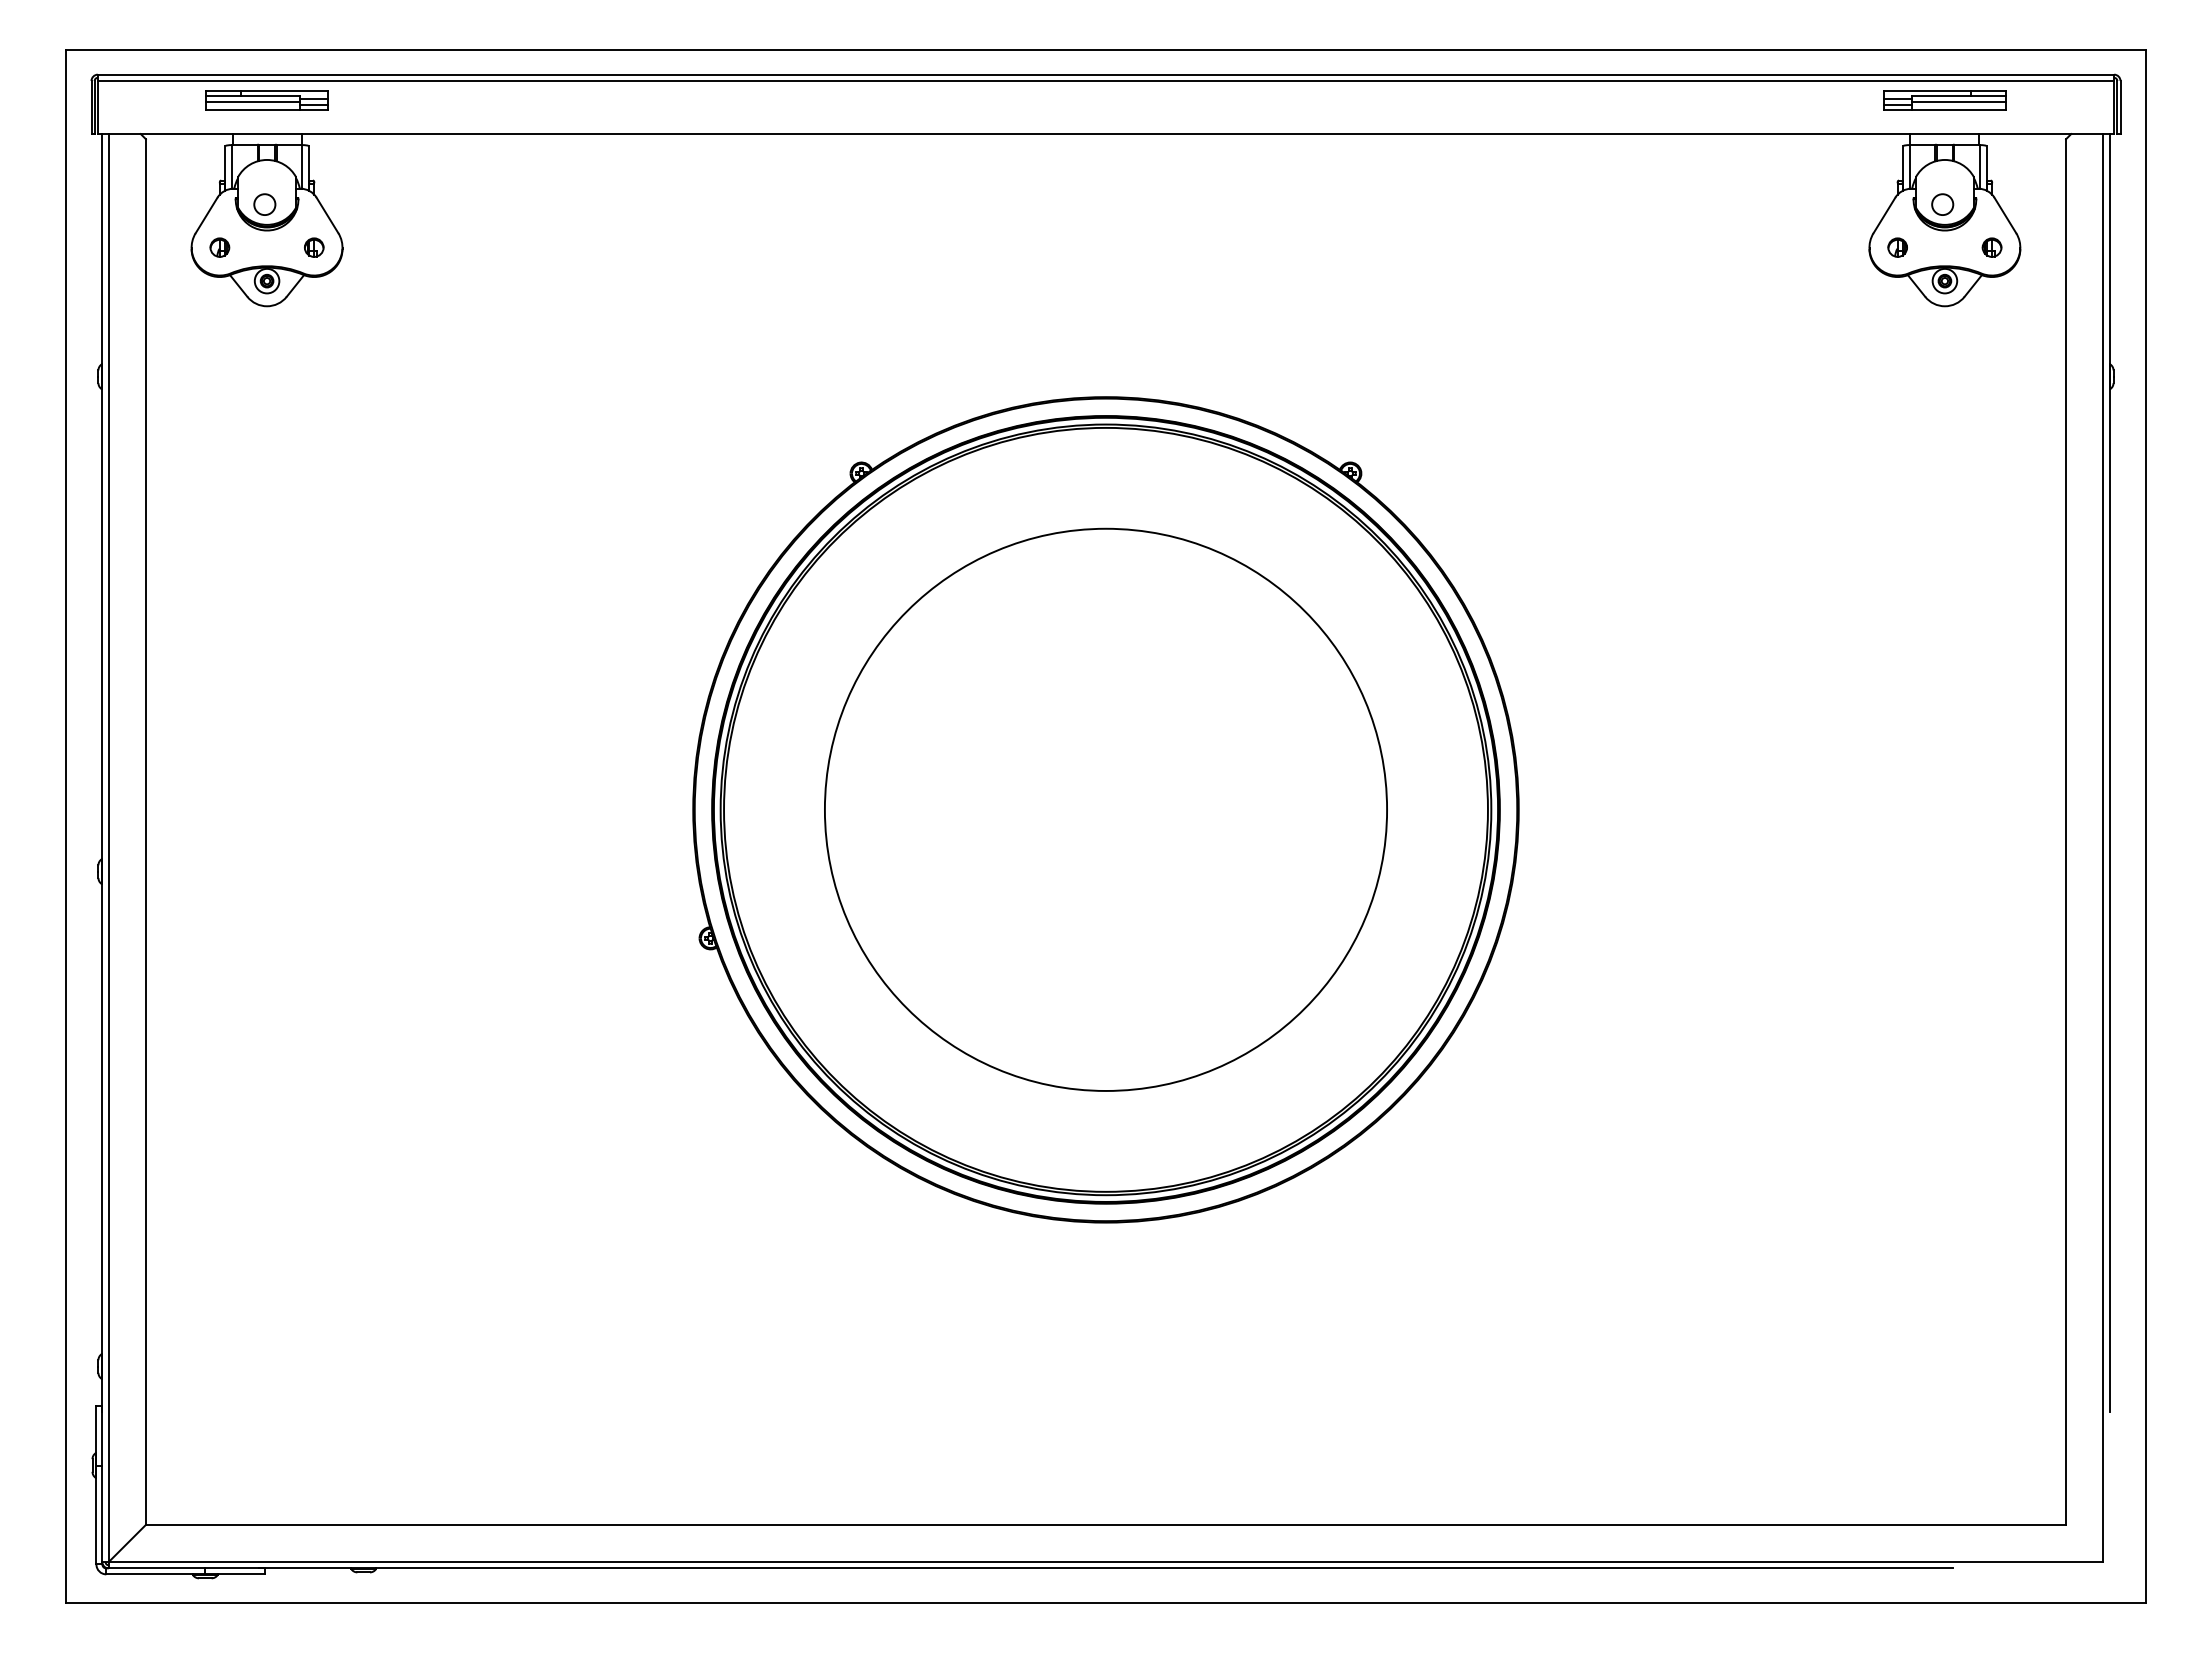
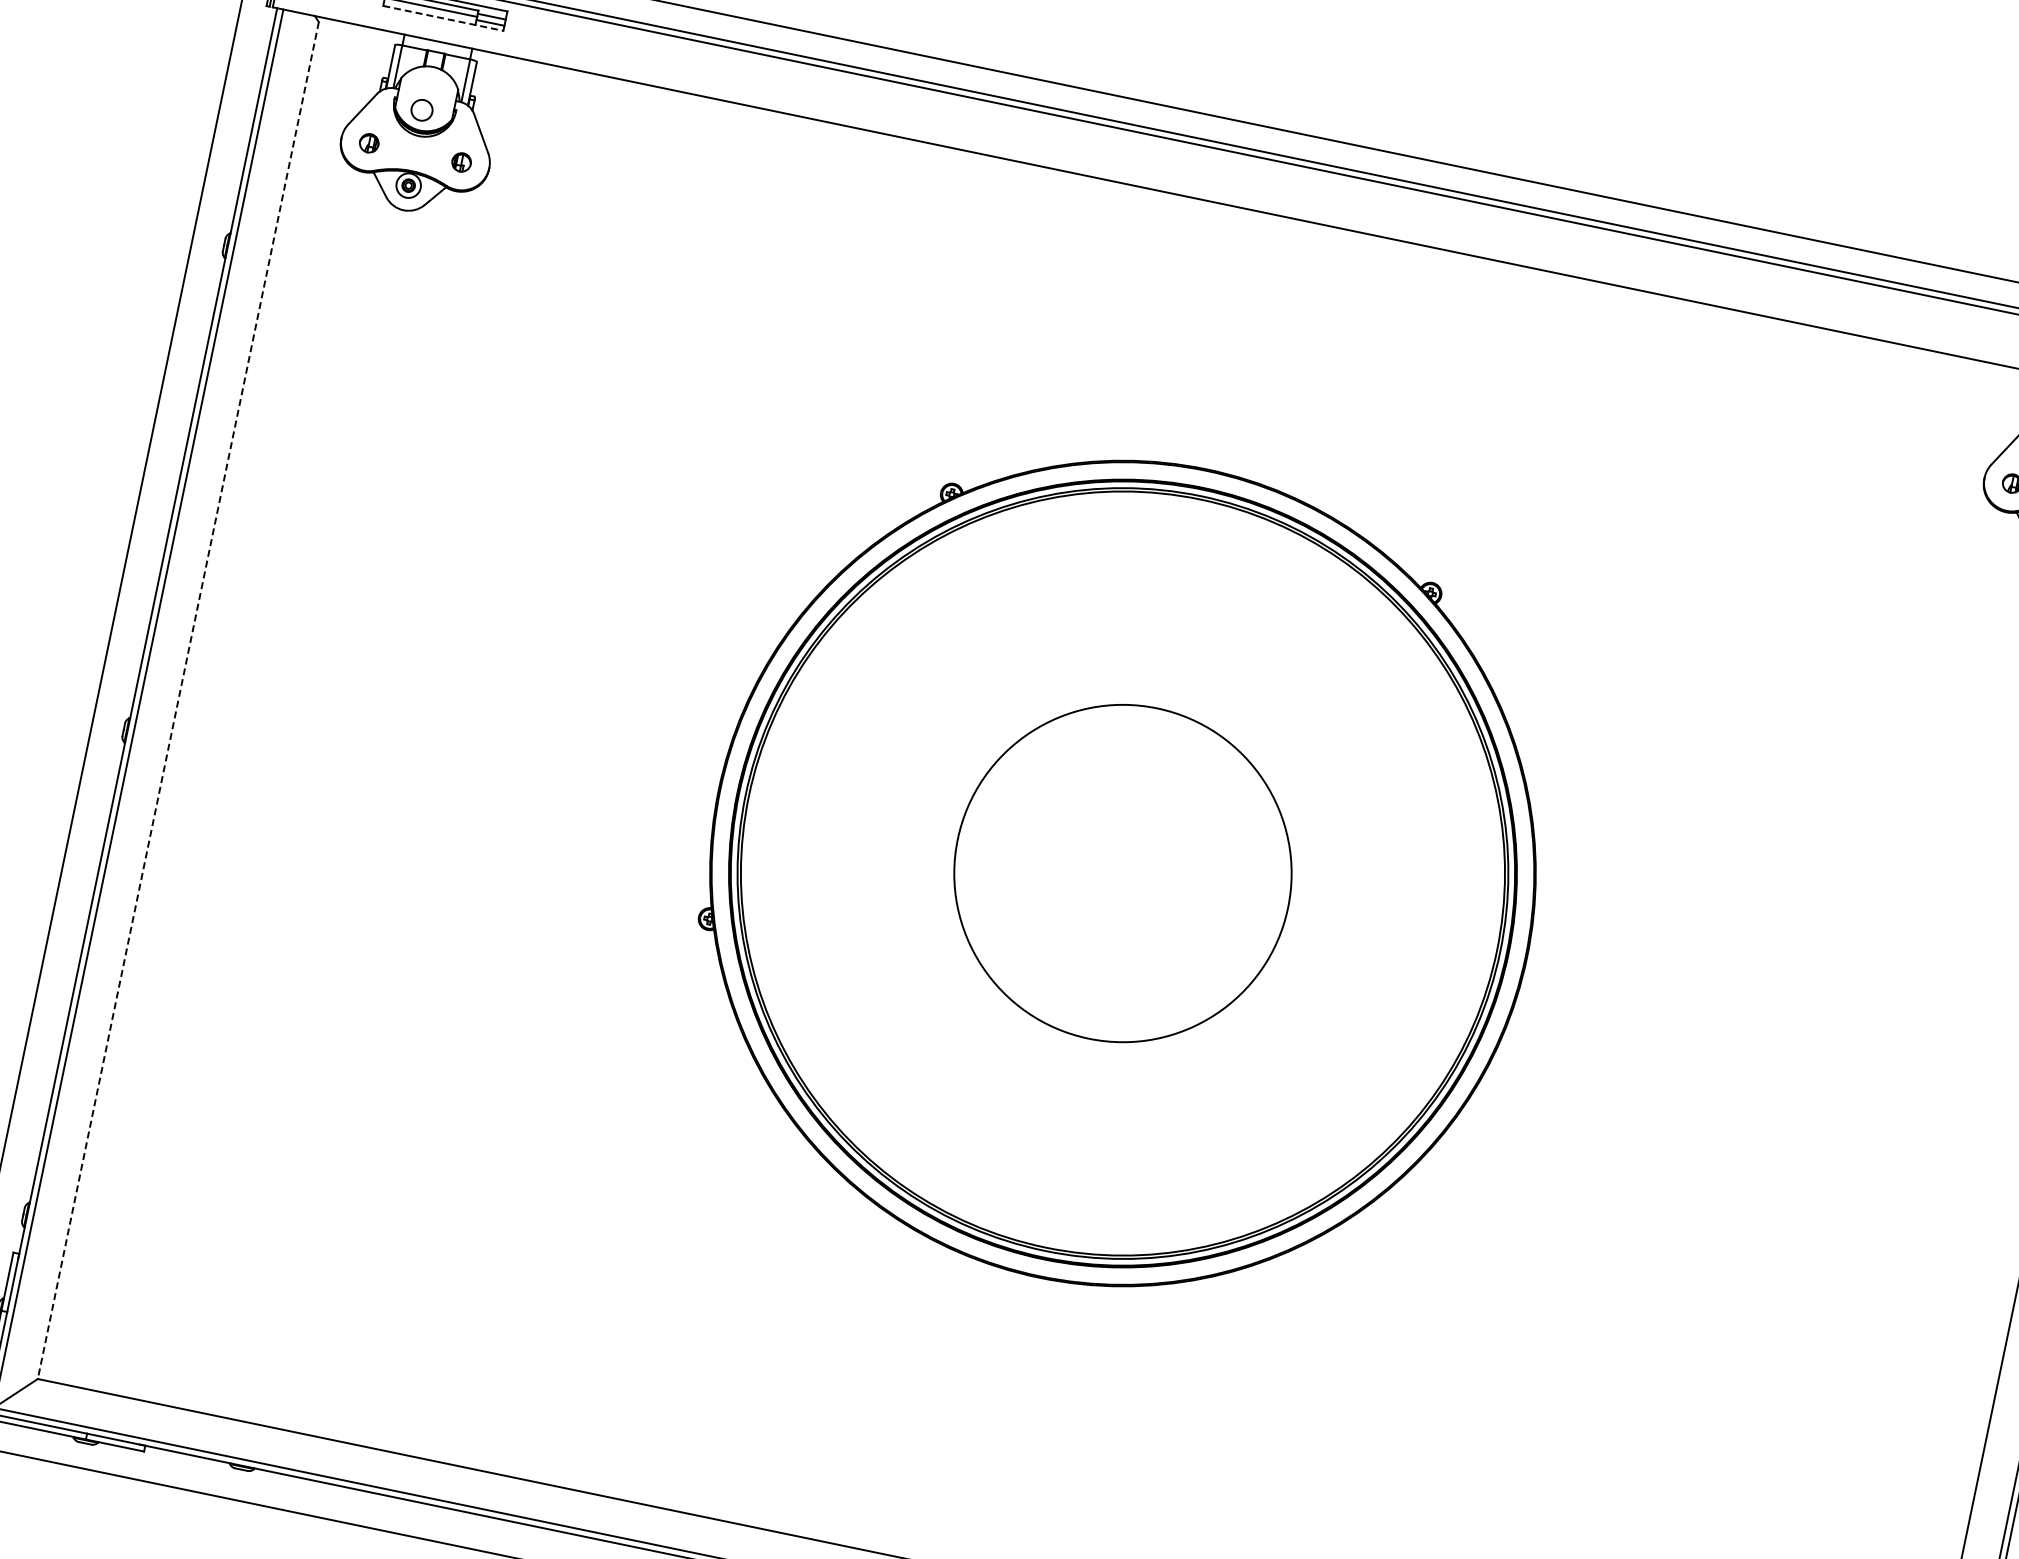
line: (267, 110) -> (443, 18), solid -> dashed
circle: (1105, 809) -> (1122, 873), size x0.6
line: (145, 832) -> (177, 700), solid -> dashed

